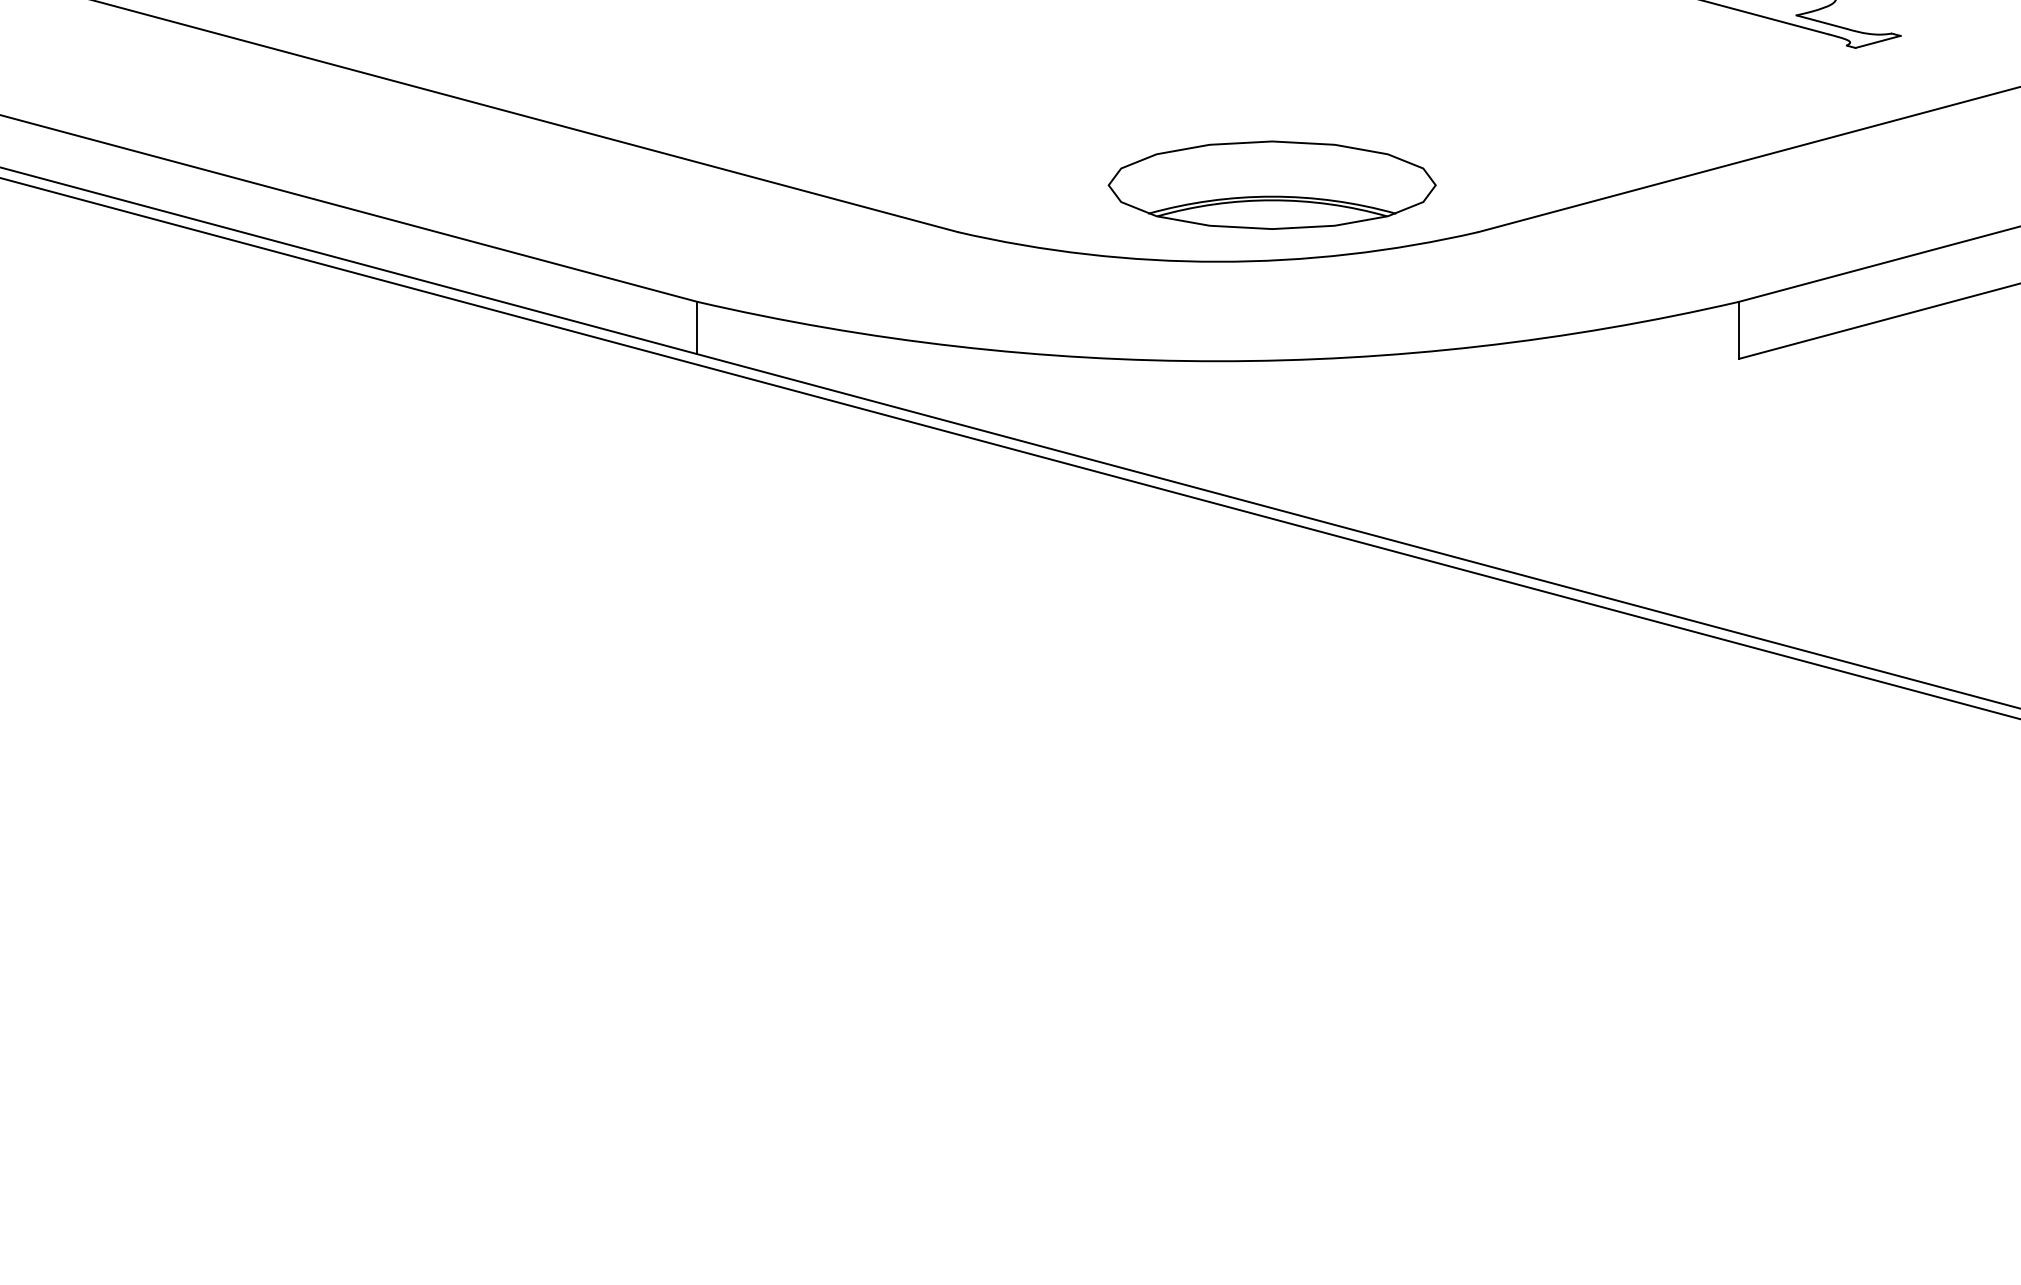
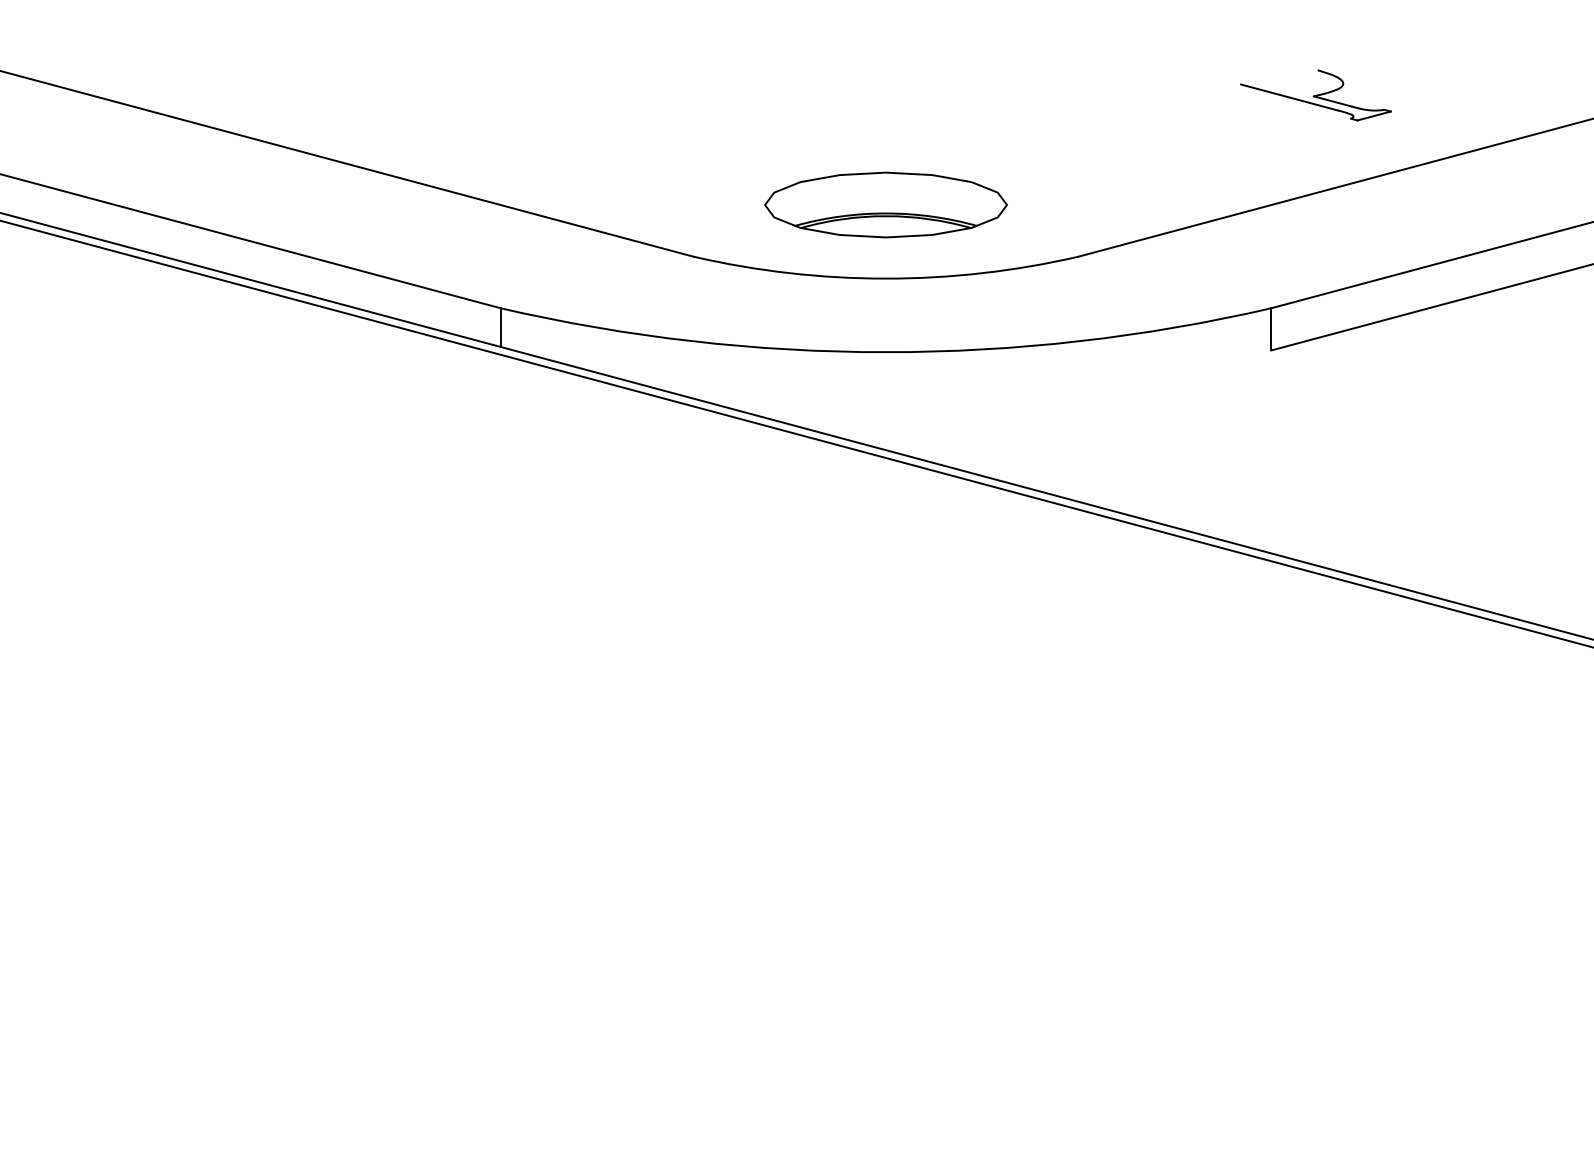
part: (1271, 184) -> (885, 204), moved

